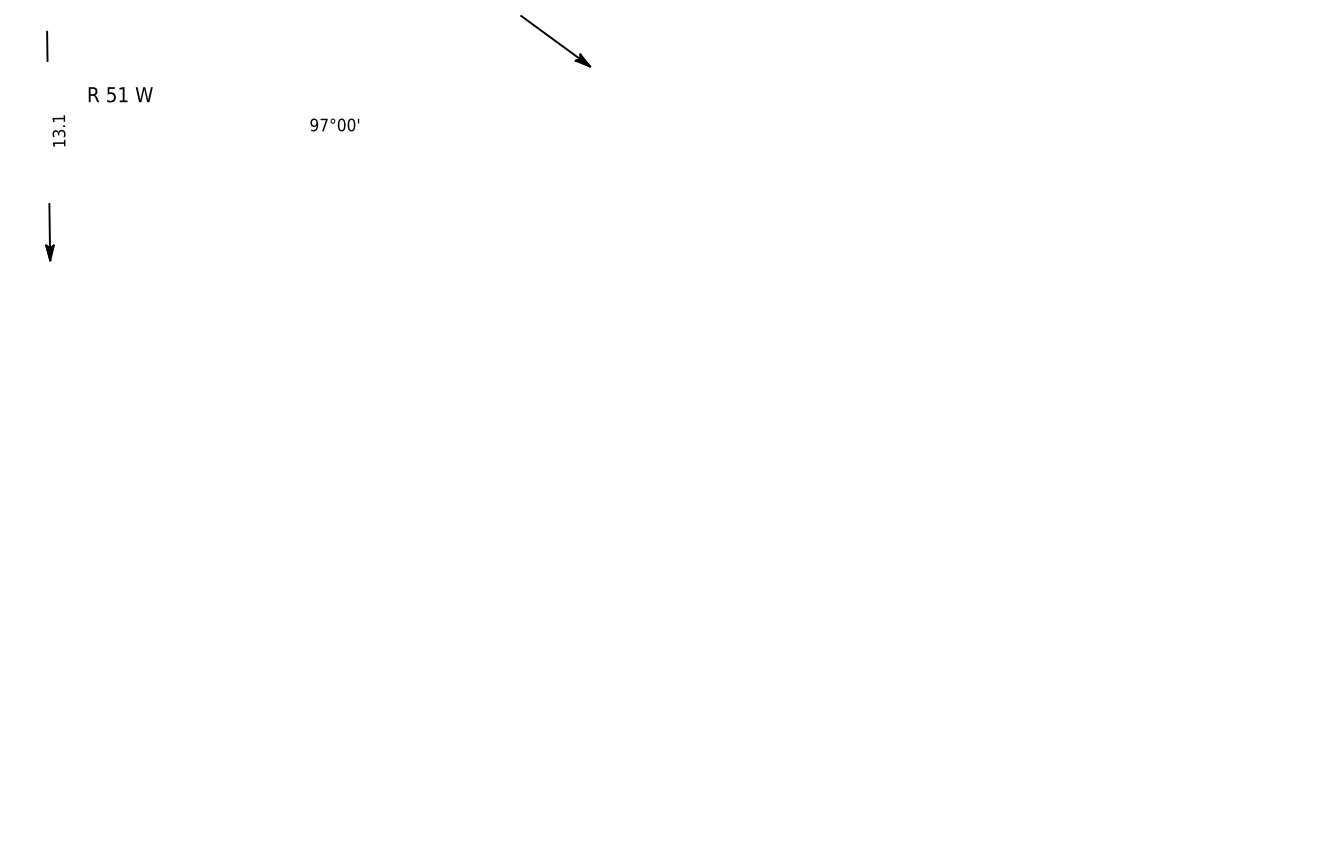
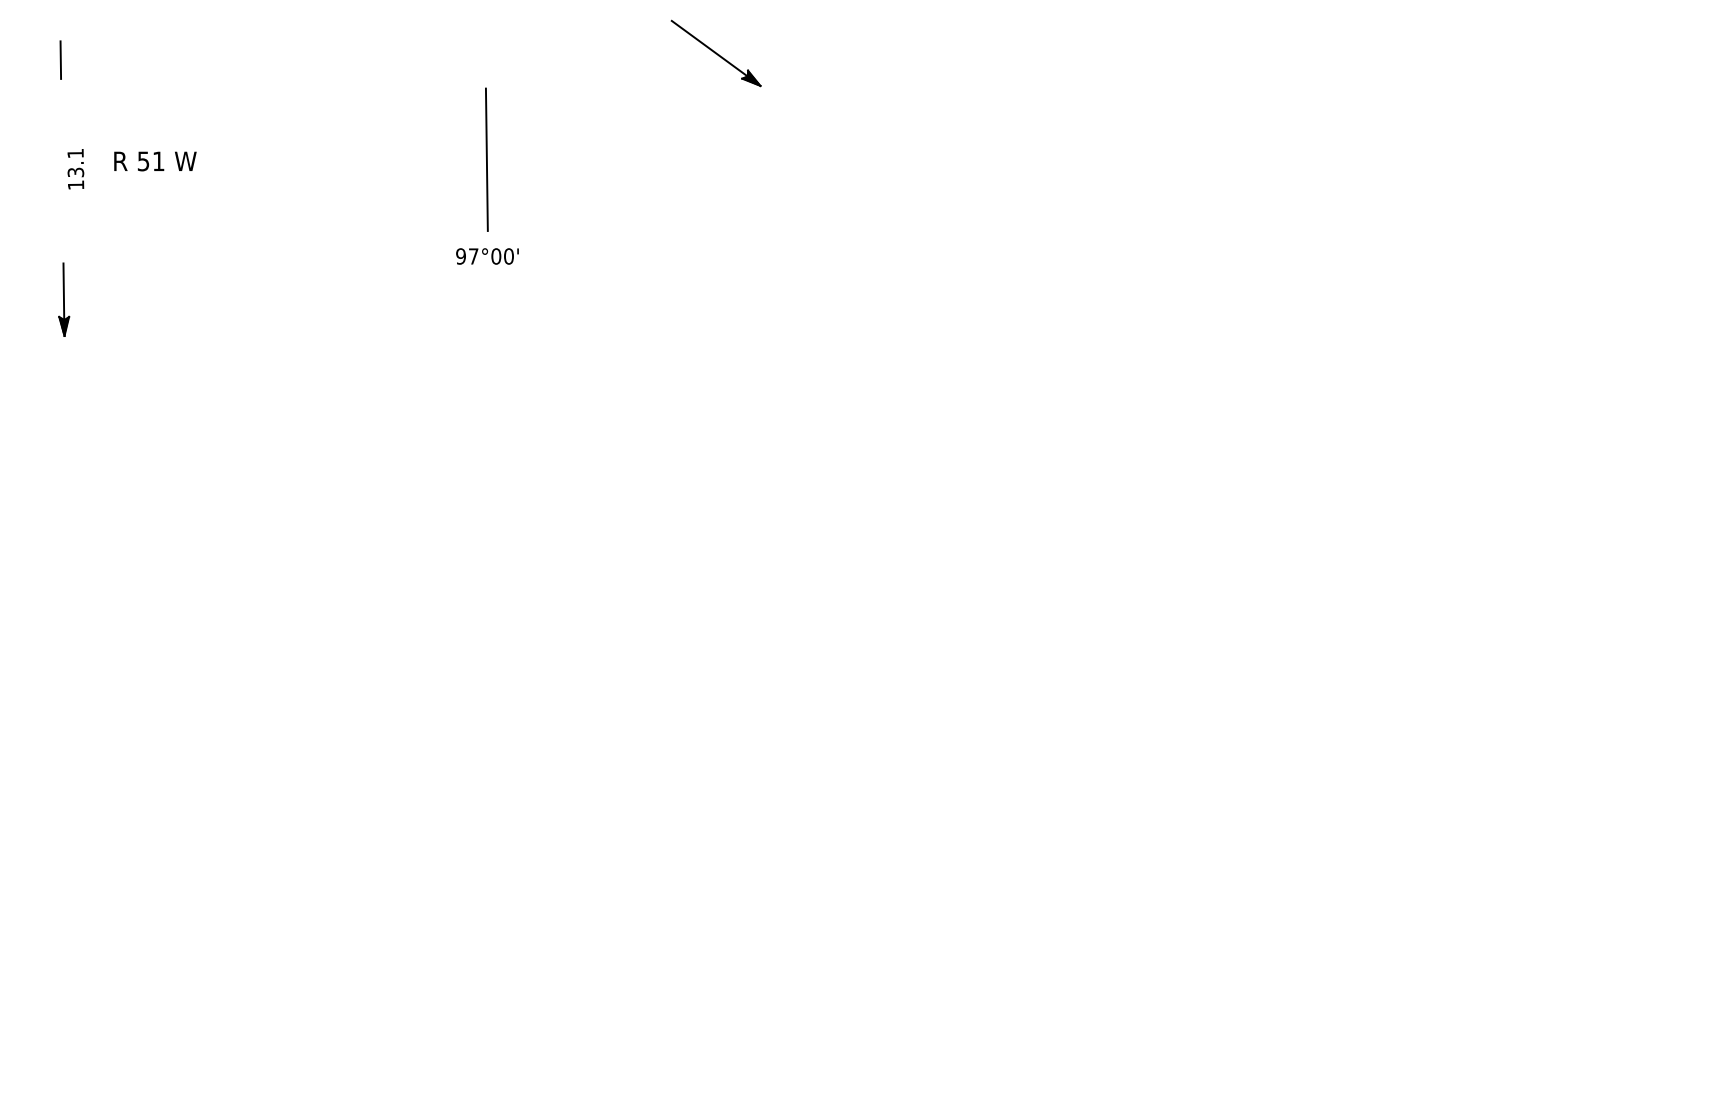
text: (120, 94) -> (155, 161), moved
line: (377, 123) -> (486, 159), added
text: (334, 125) -> (487, 256), moved

